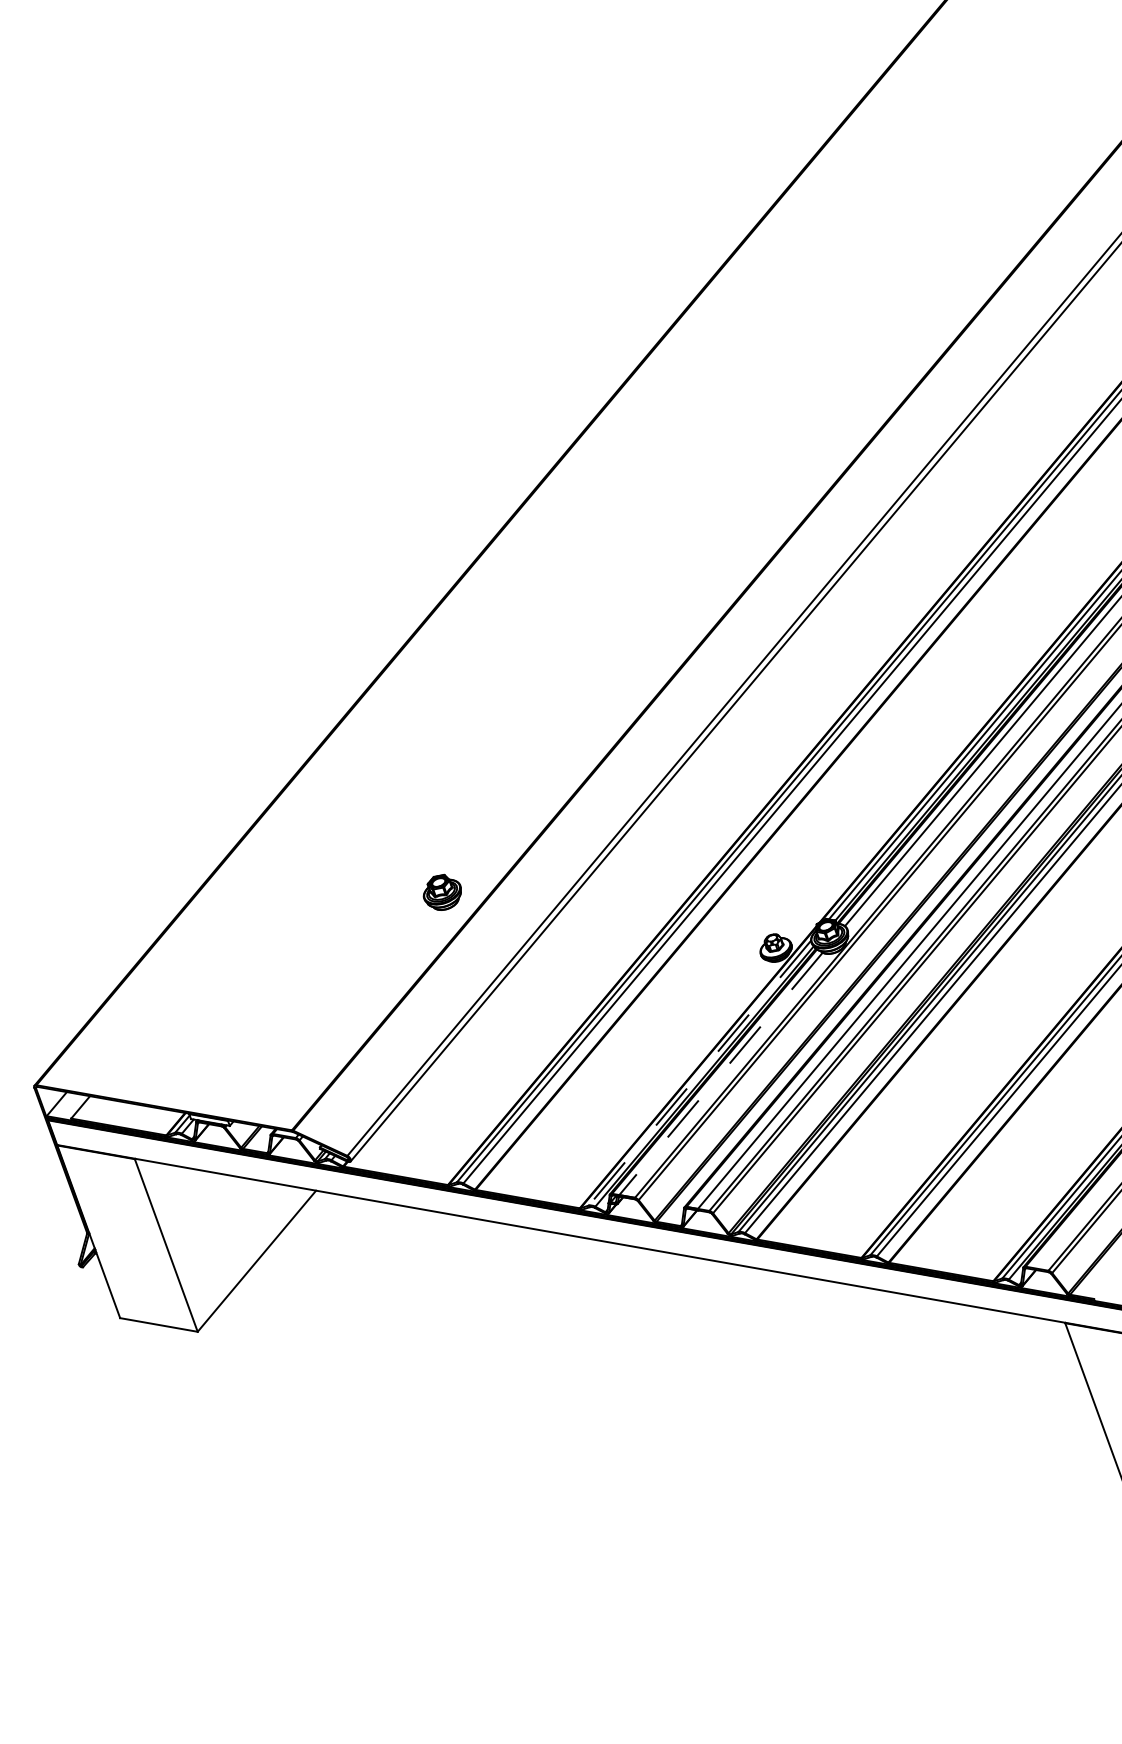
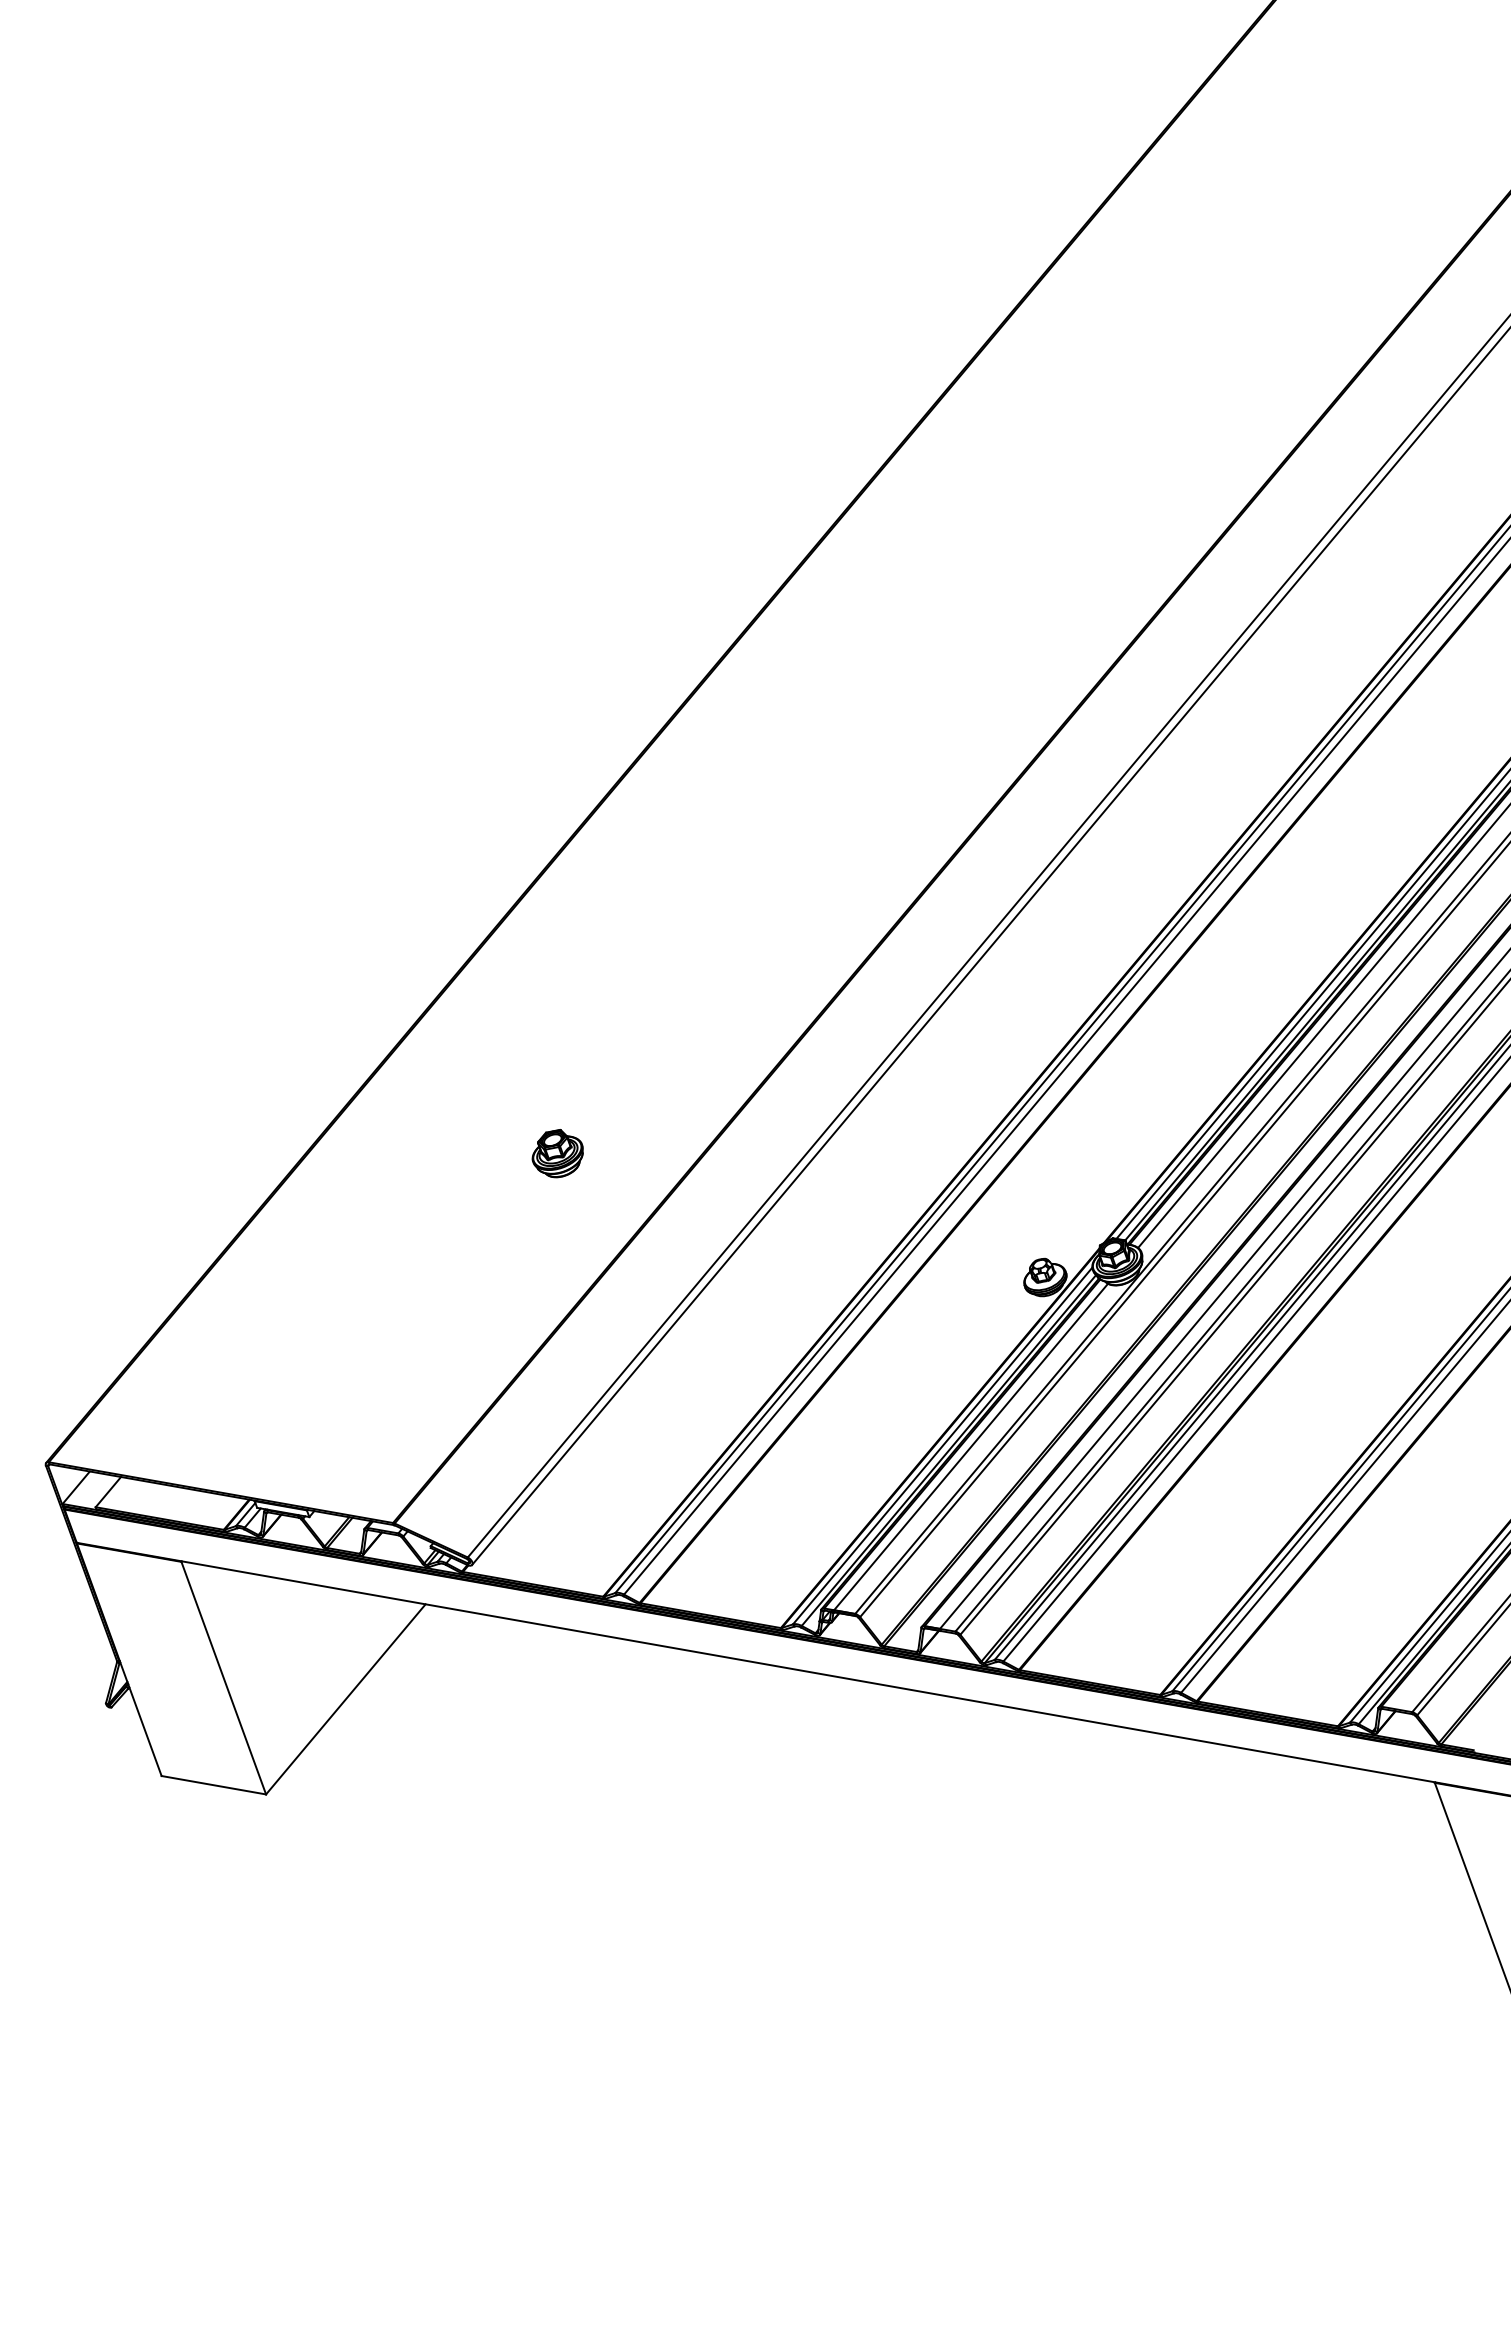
part: (442, 892) -> (557, 1153), moved
line: (699, 1073) -> (942, 1446), dashed -> solid
line: (720, 1074) -> (970, 1447), dashed -> solid

